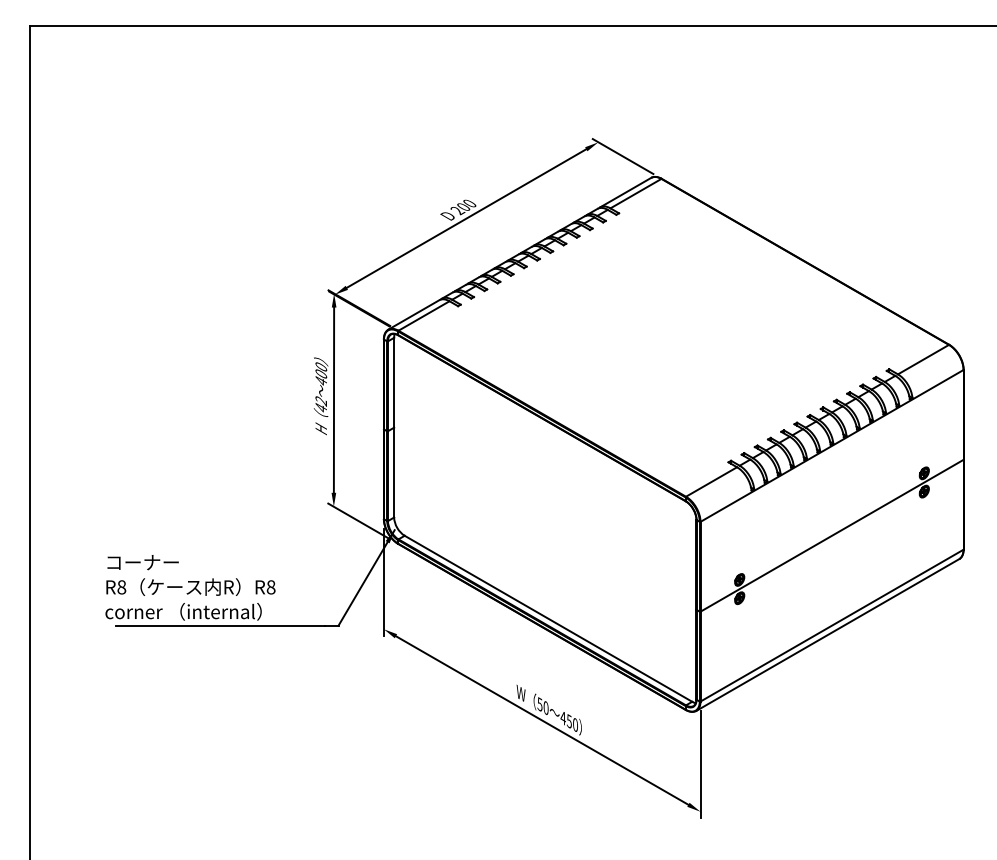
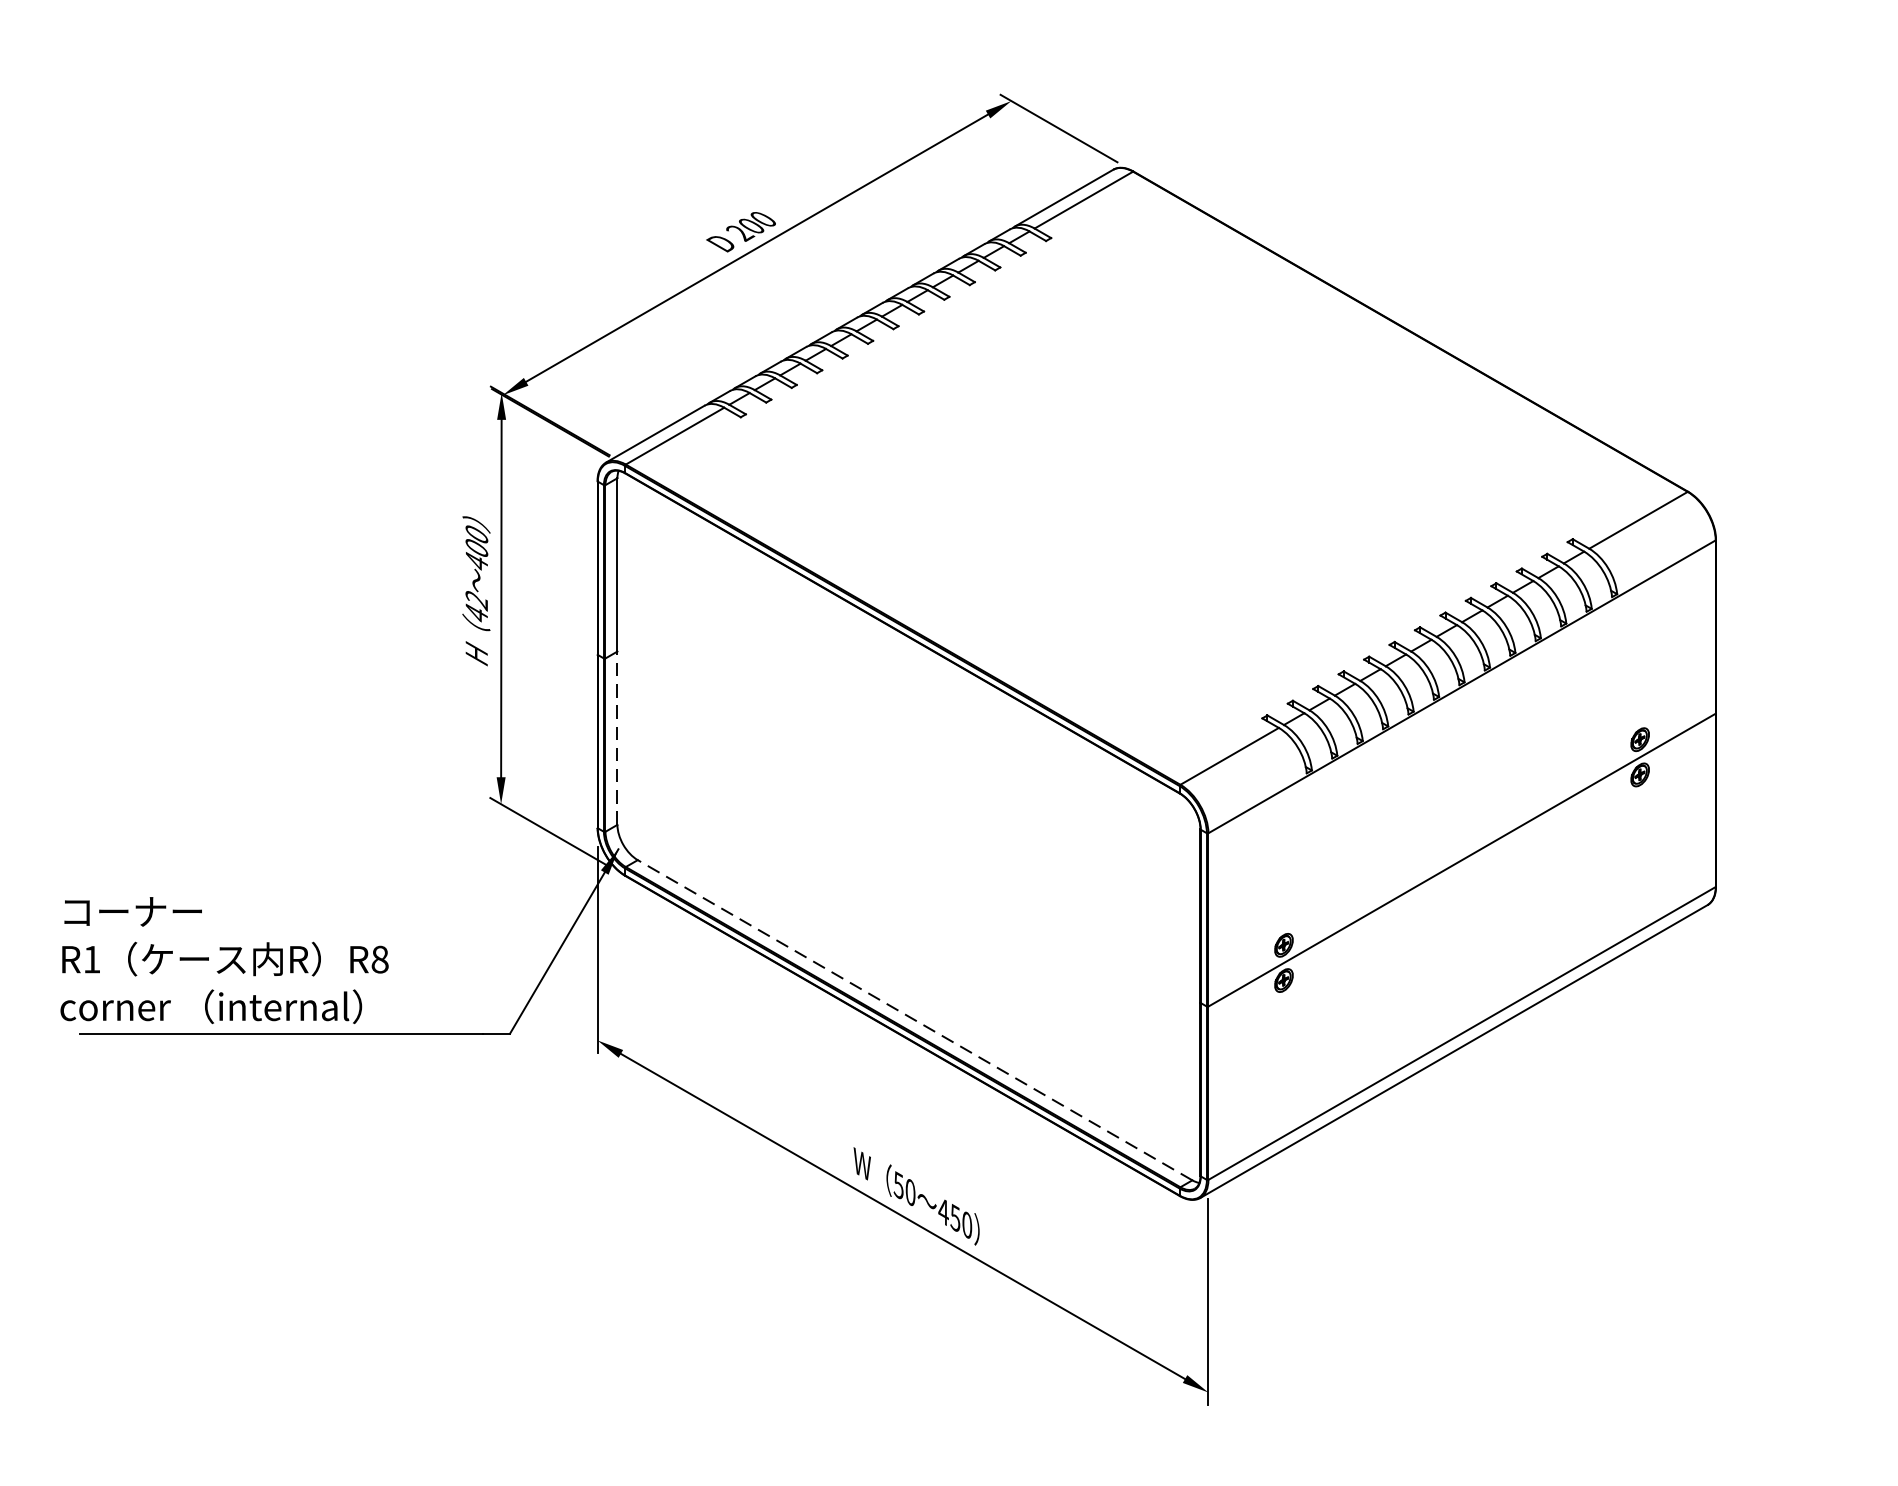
line: (394, 472) -> (618, 738), solid -> dashed
text: (121, 587) -> (91, 959), R8 -> R1
line: (548, 618) -> (915, 1019), solid -> dashed

